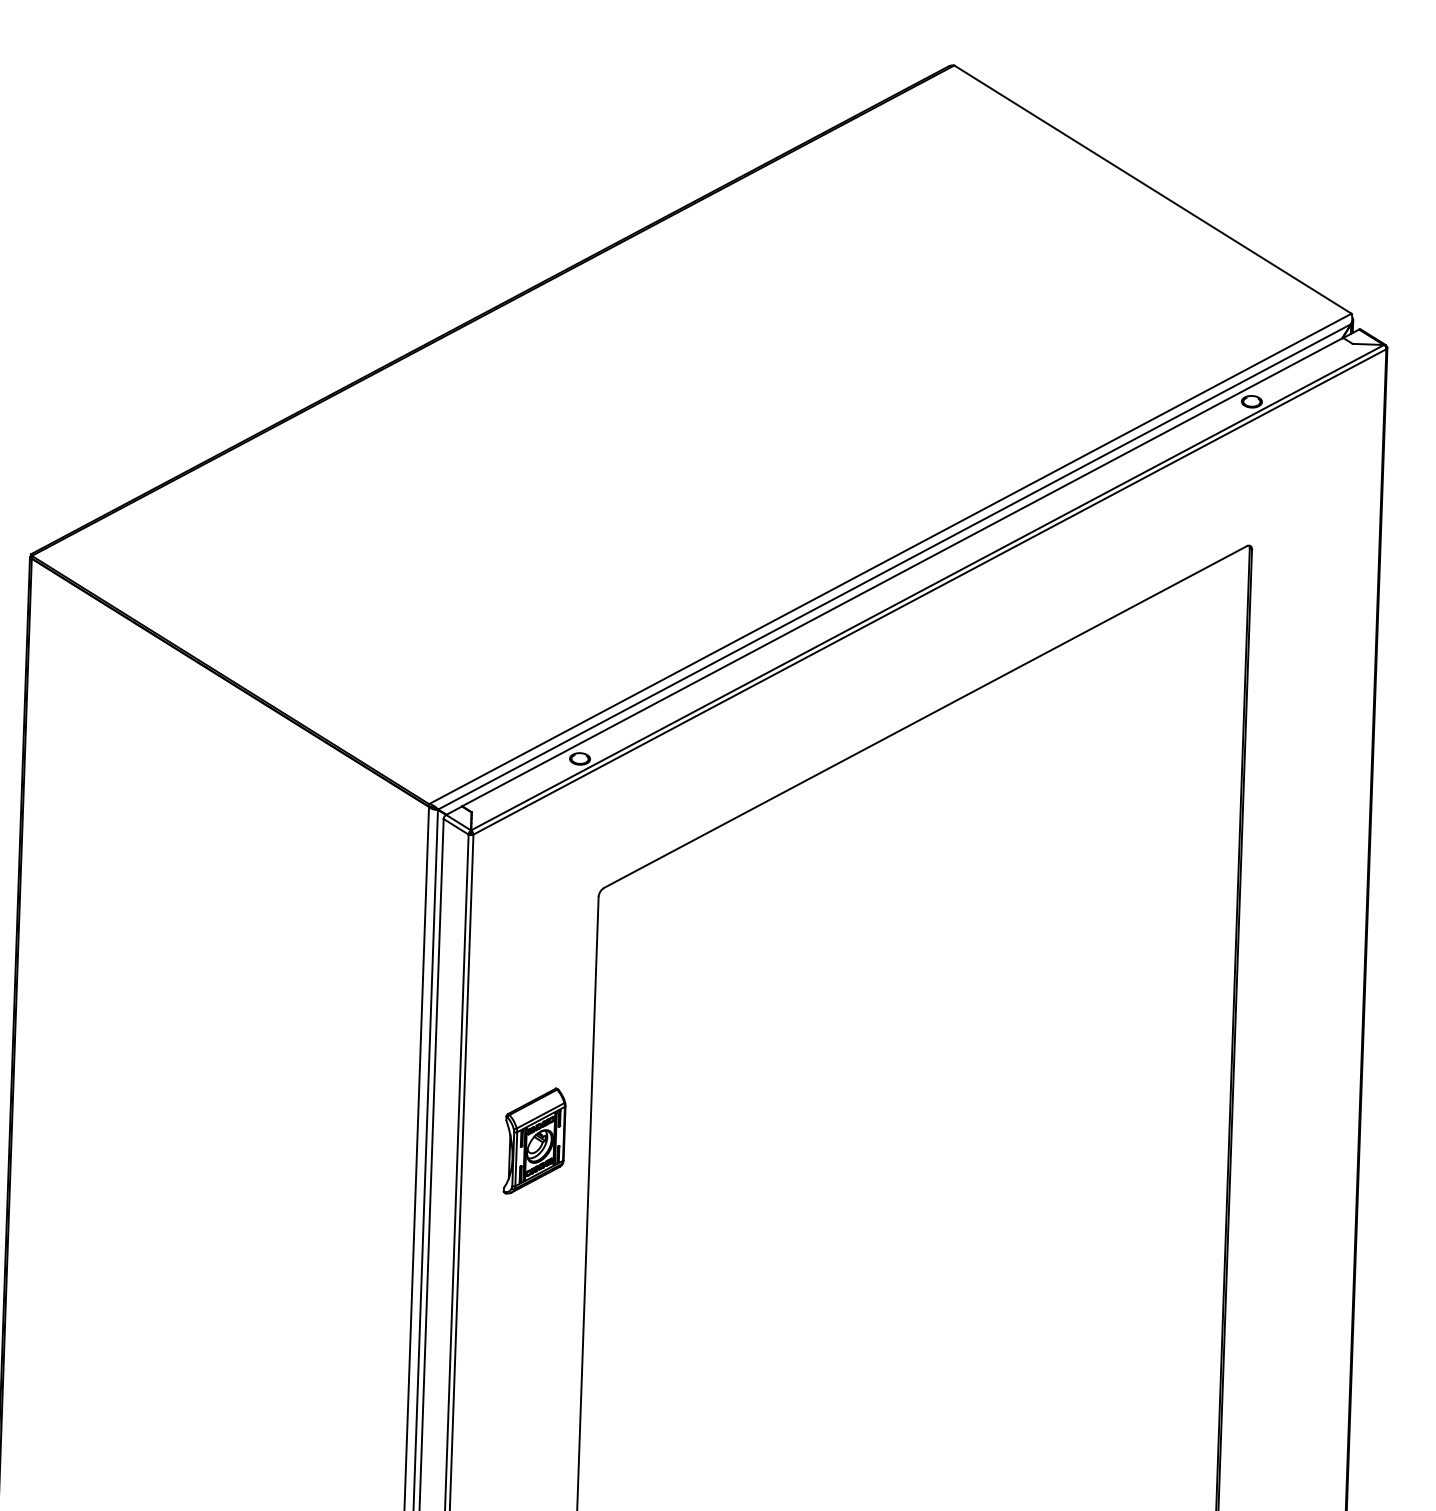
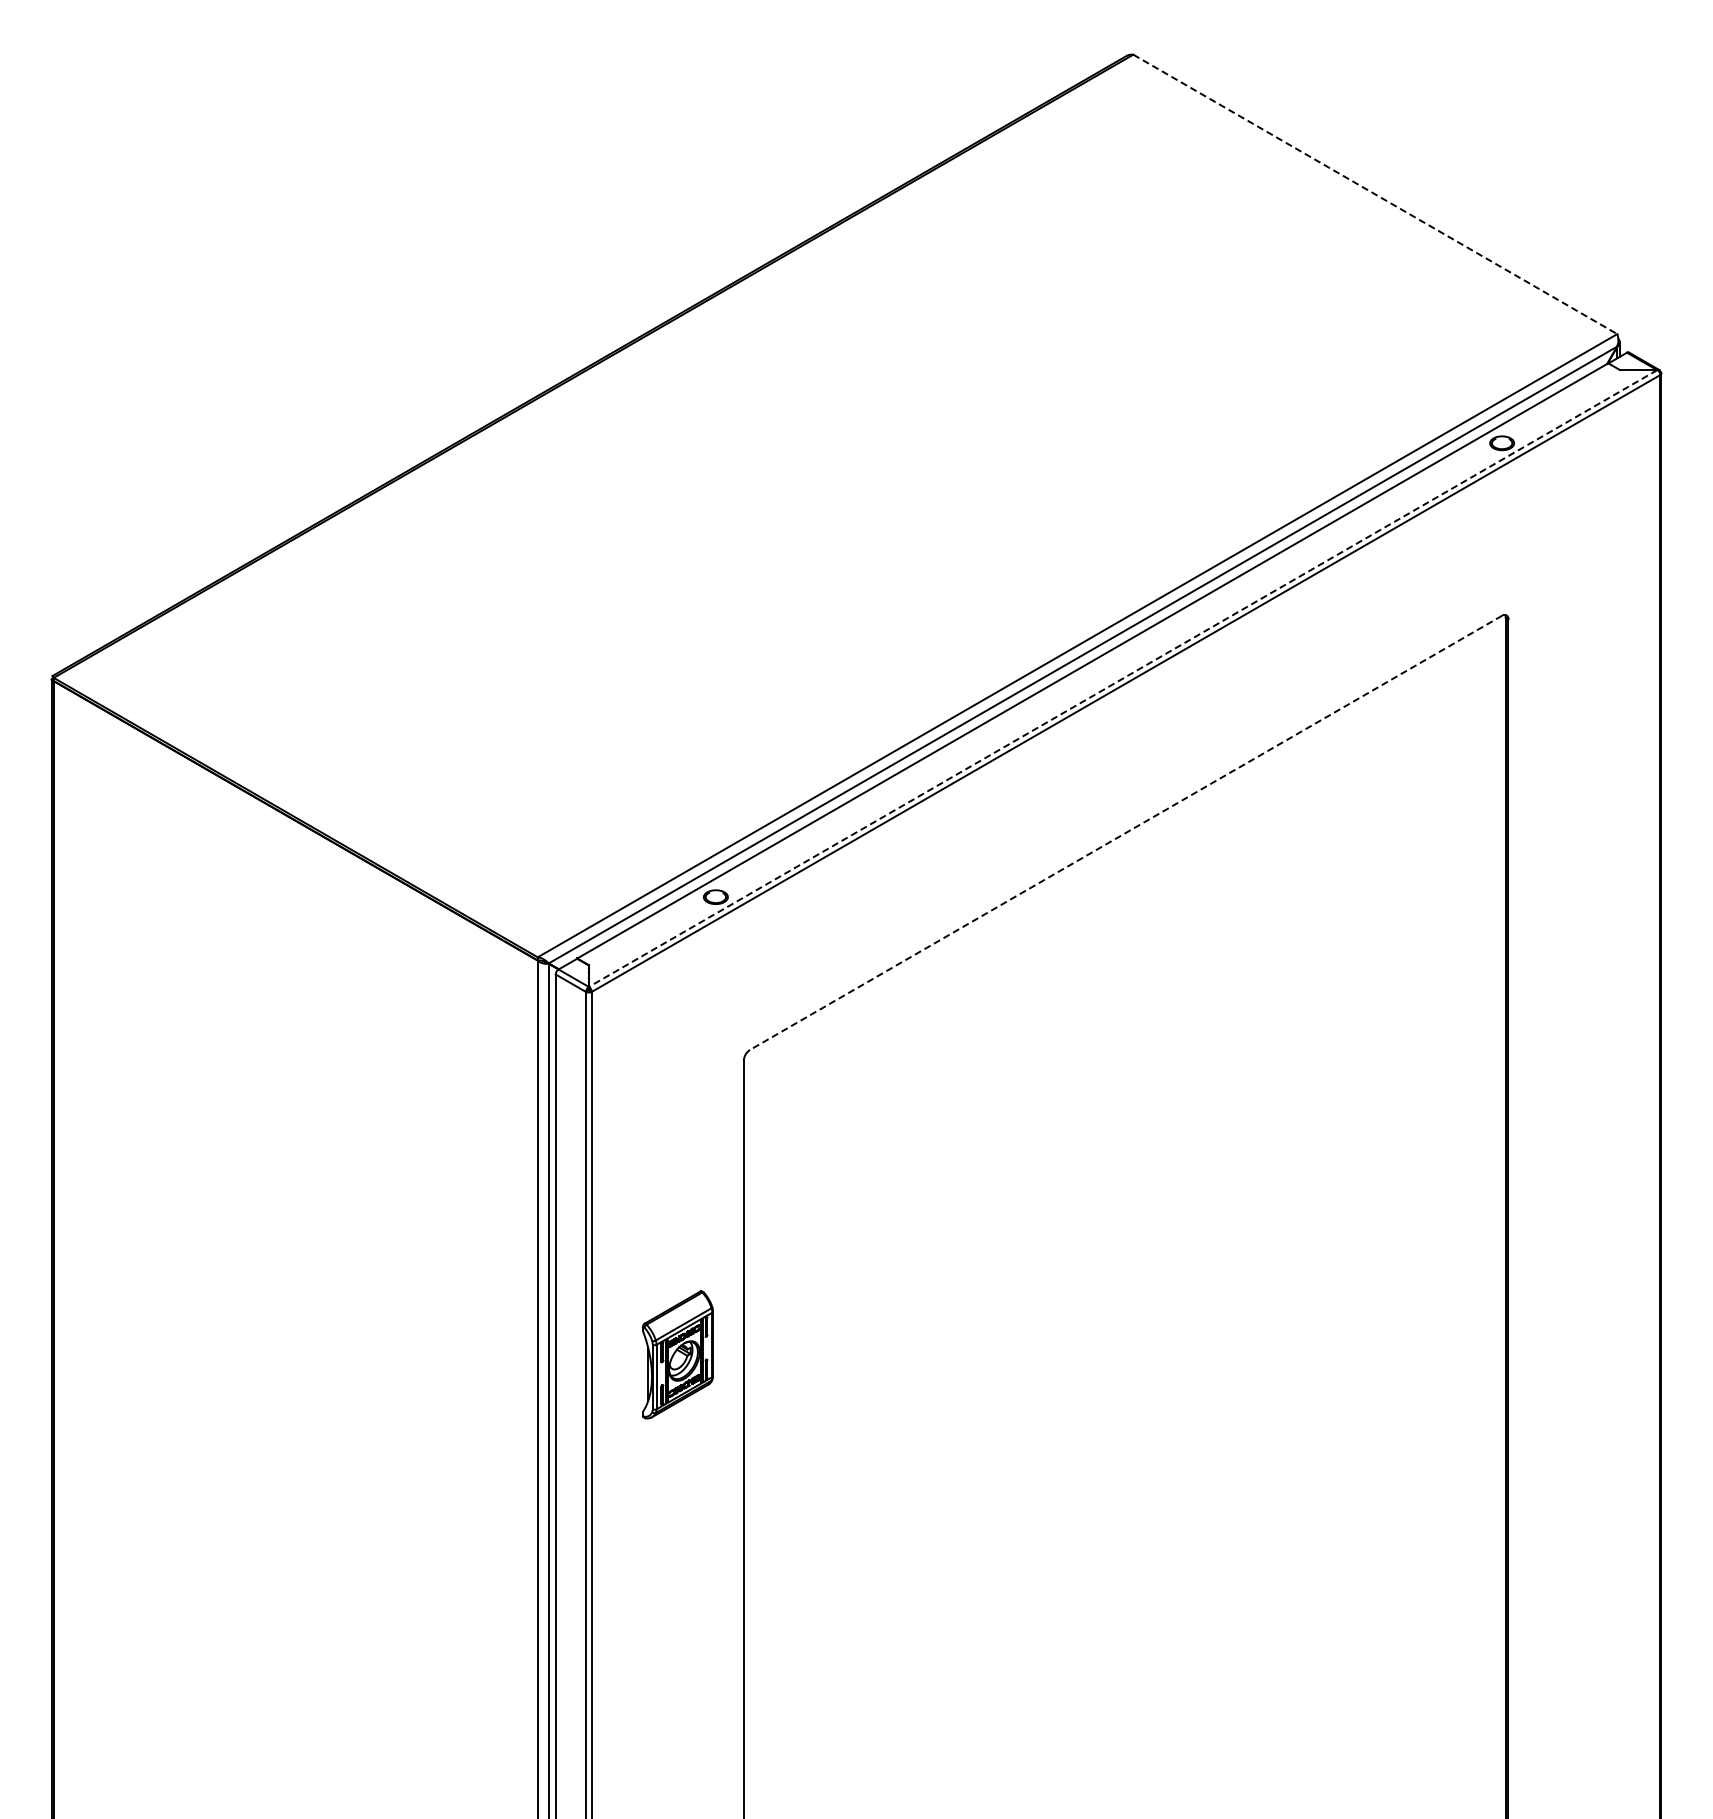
line: (1153, 189) -> (1375, 194), solid -> dashed
line: (927, 587) -> (1123, 678), solid -> dashed
line: (925, 717) -> (1125, 833), solid -> dashed

